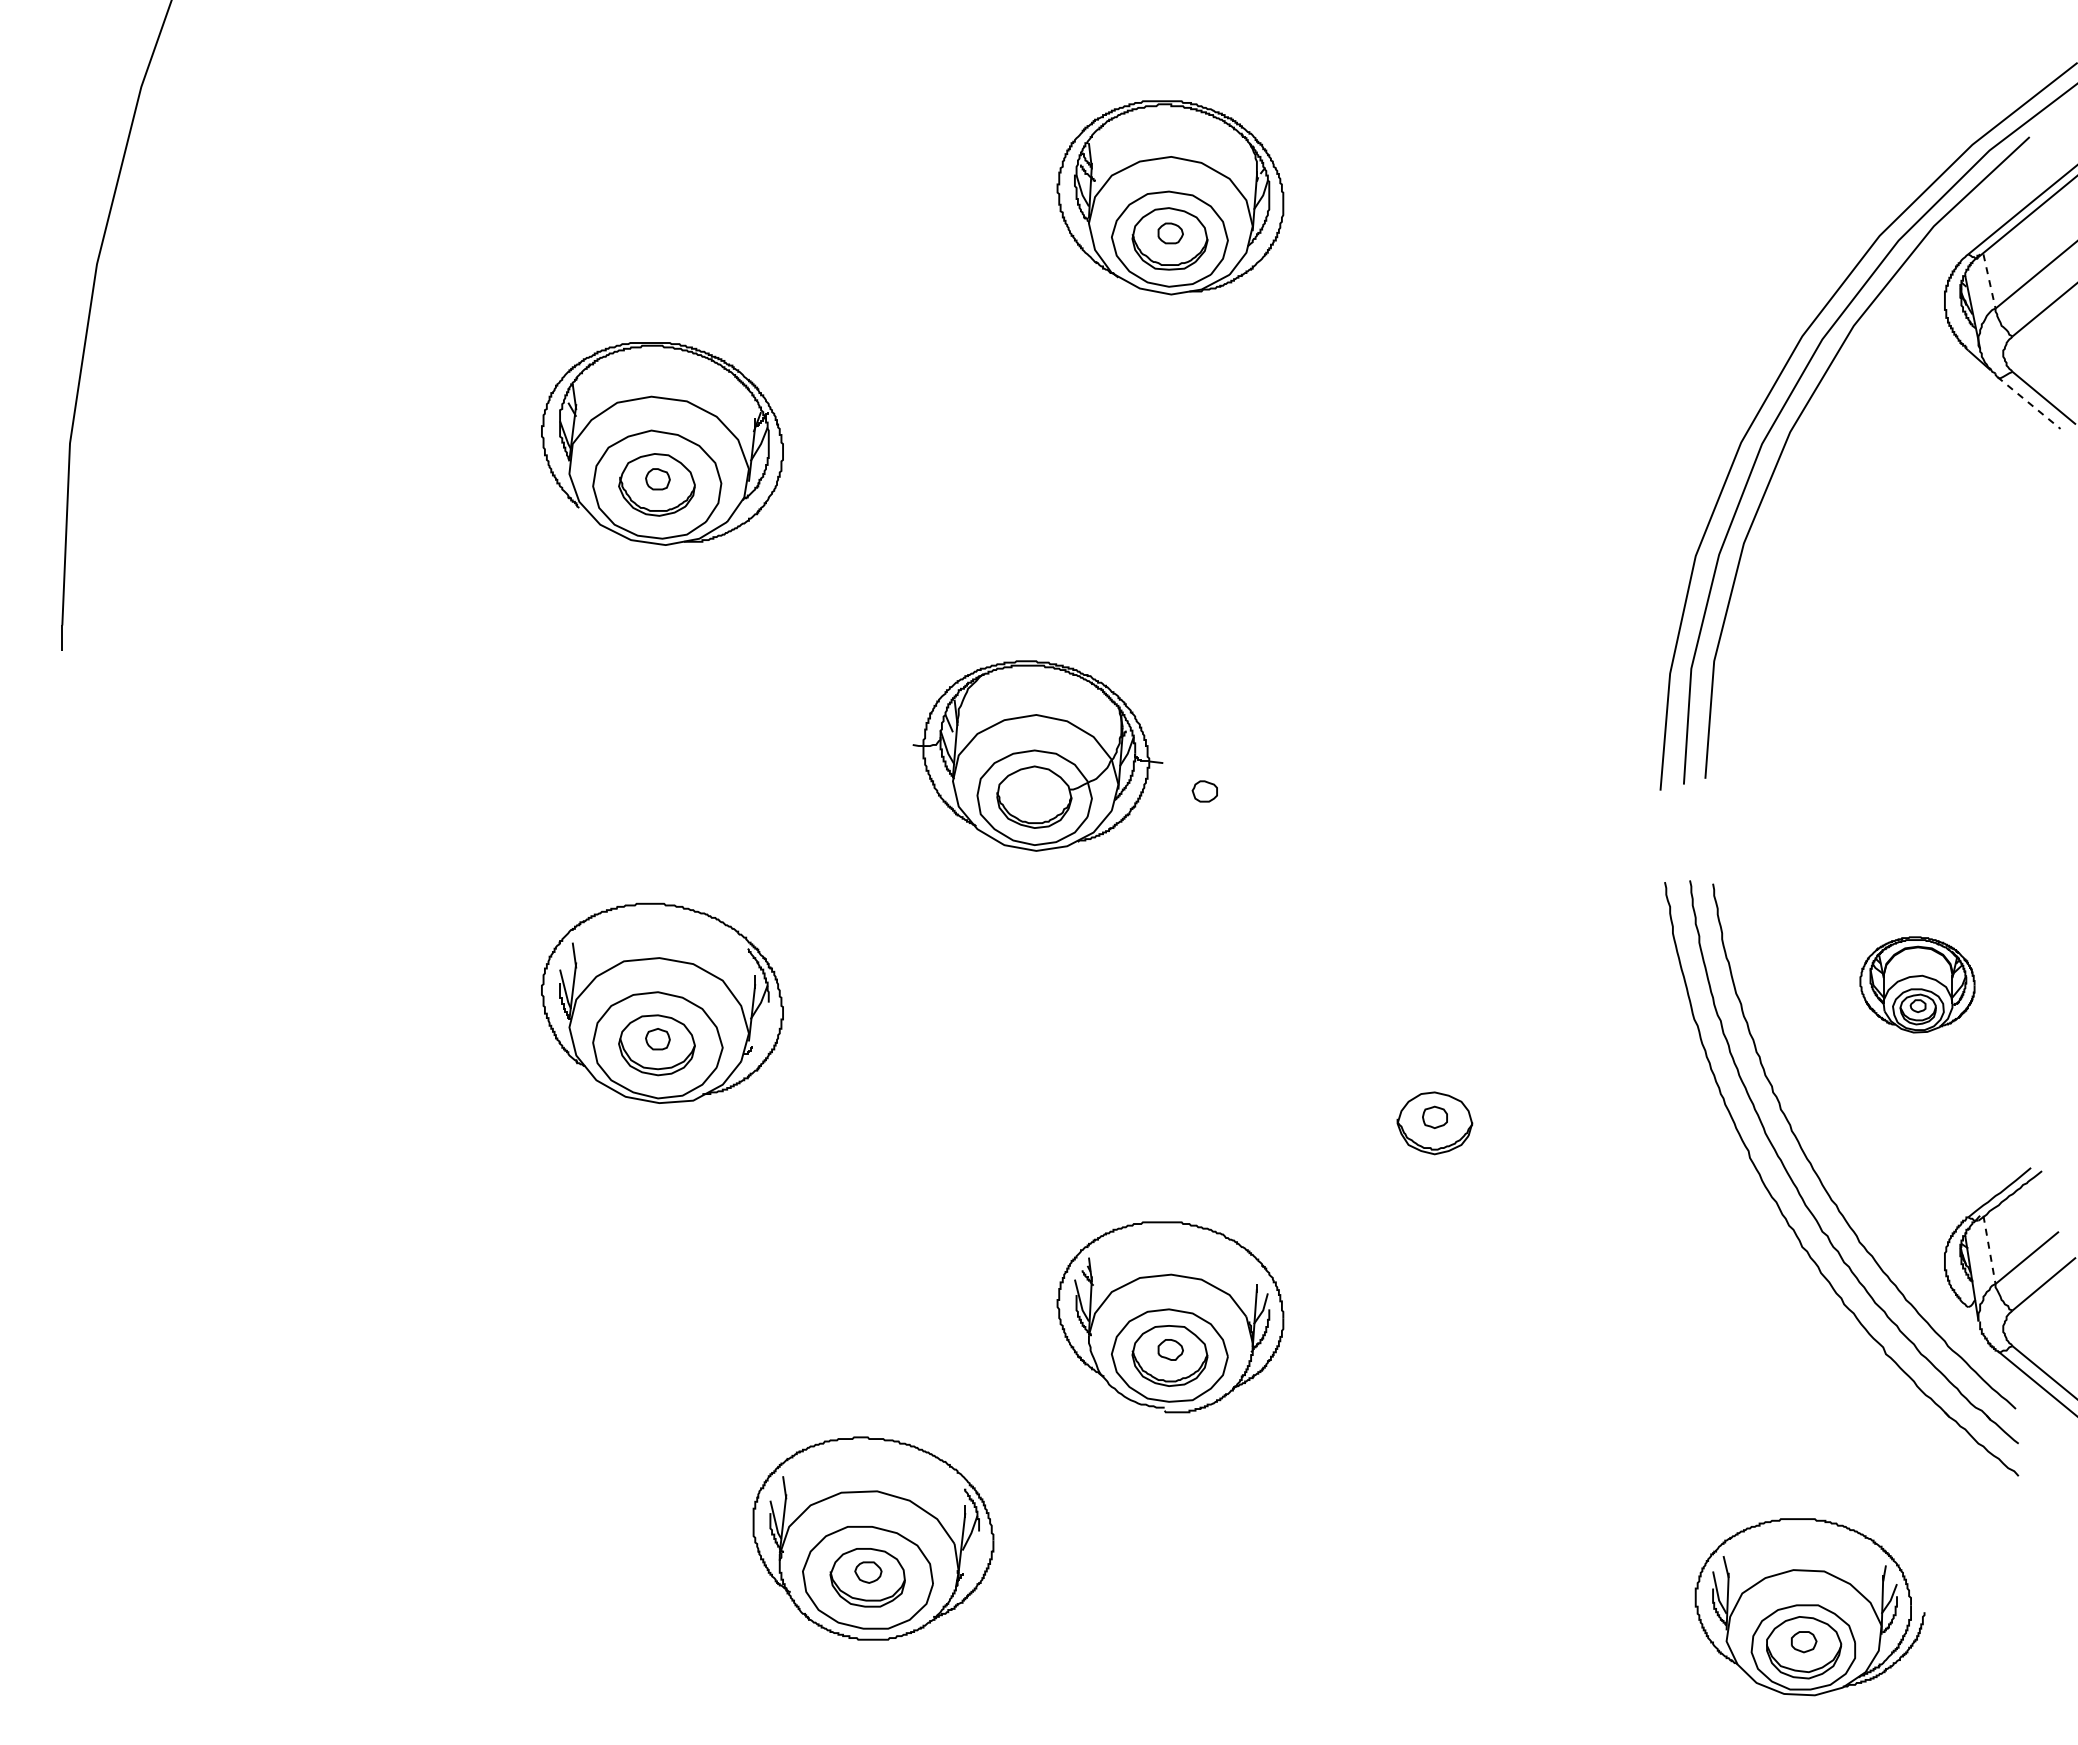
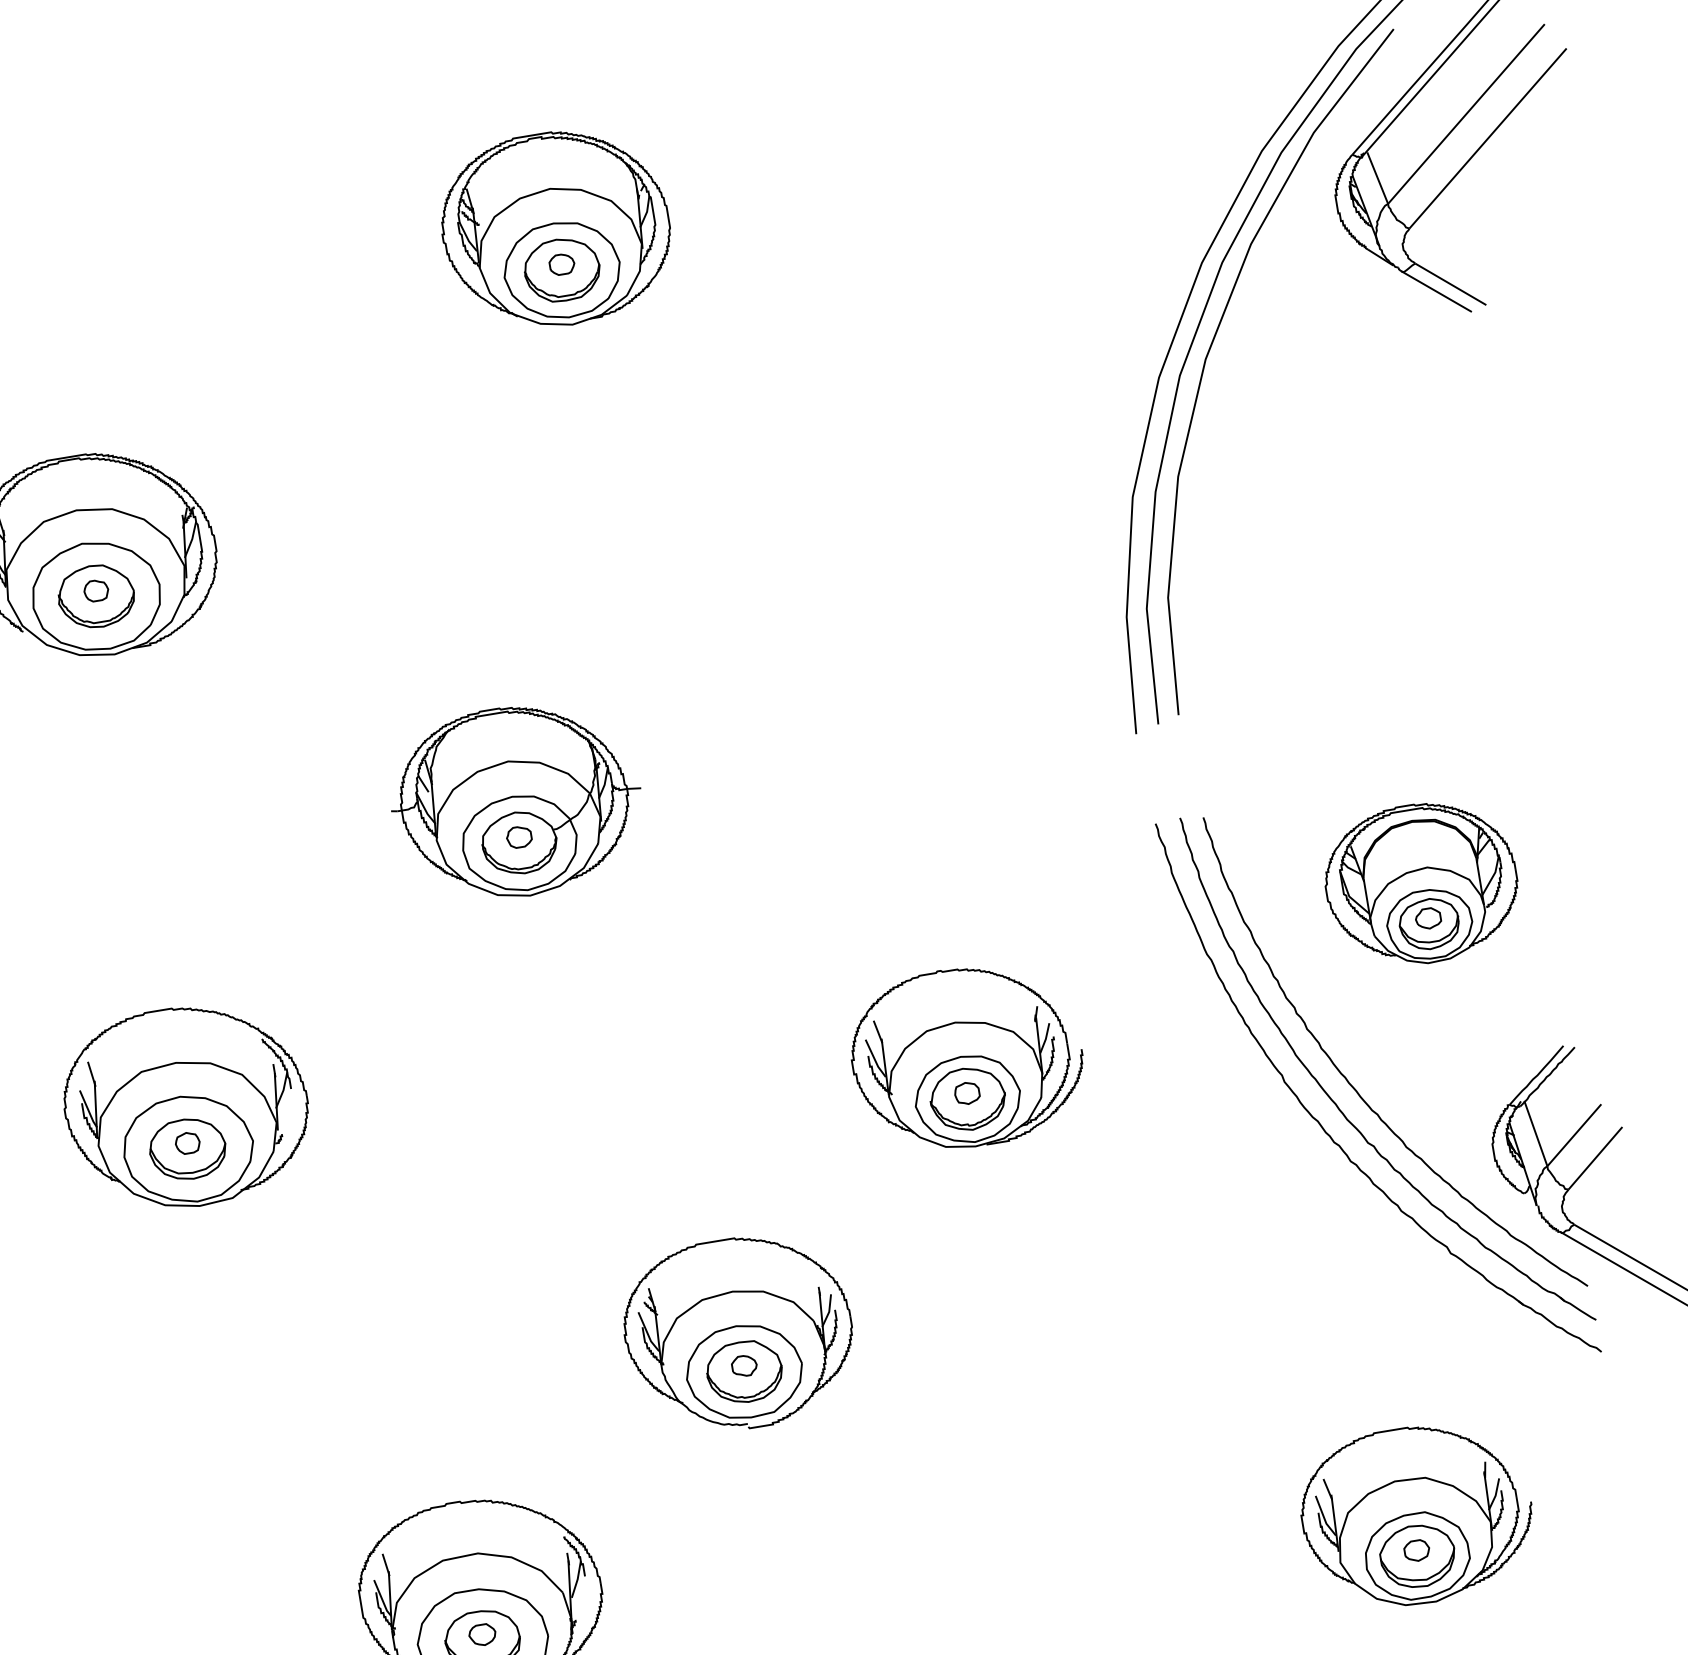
line: (1989, 281) -> (1377, 178), dashed -> solid
line: (2028, 402) -> (1435, 291), dashed -> solid
part: (1204, 791) -> (518, 837), moved
part: (1917, 984) -> (1421, 883), size x1.67
part: (1440, 1081) -> (966, 1057), added
line: (1989, 1249) -> (1535, 1133), dashed -> solid

